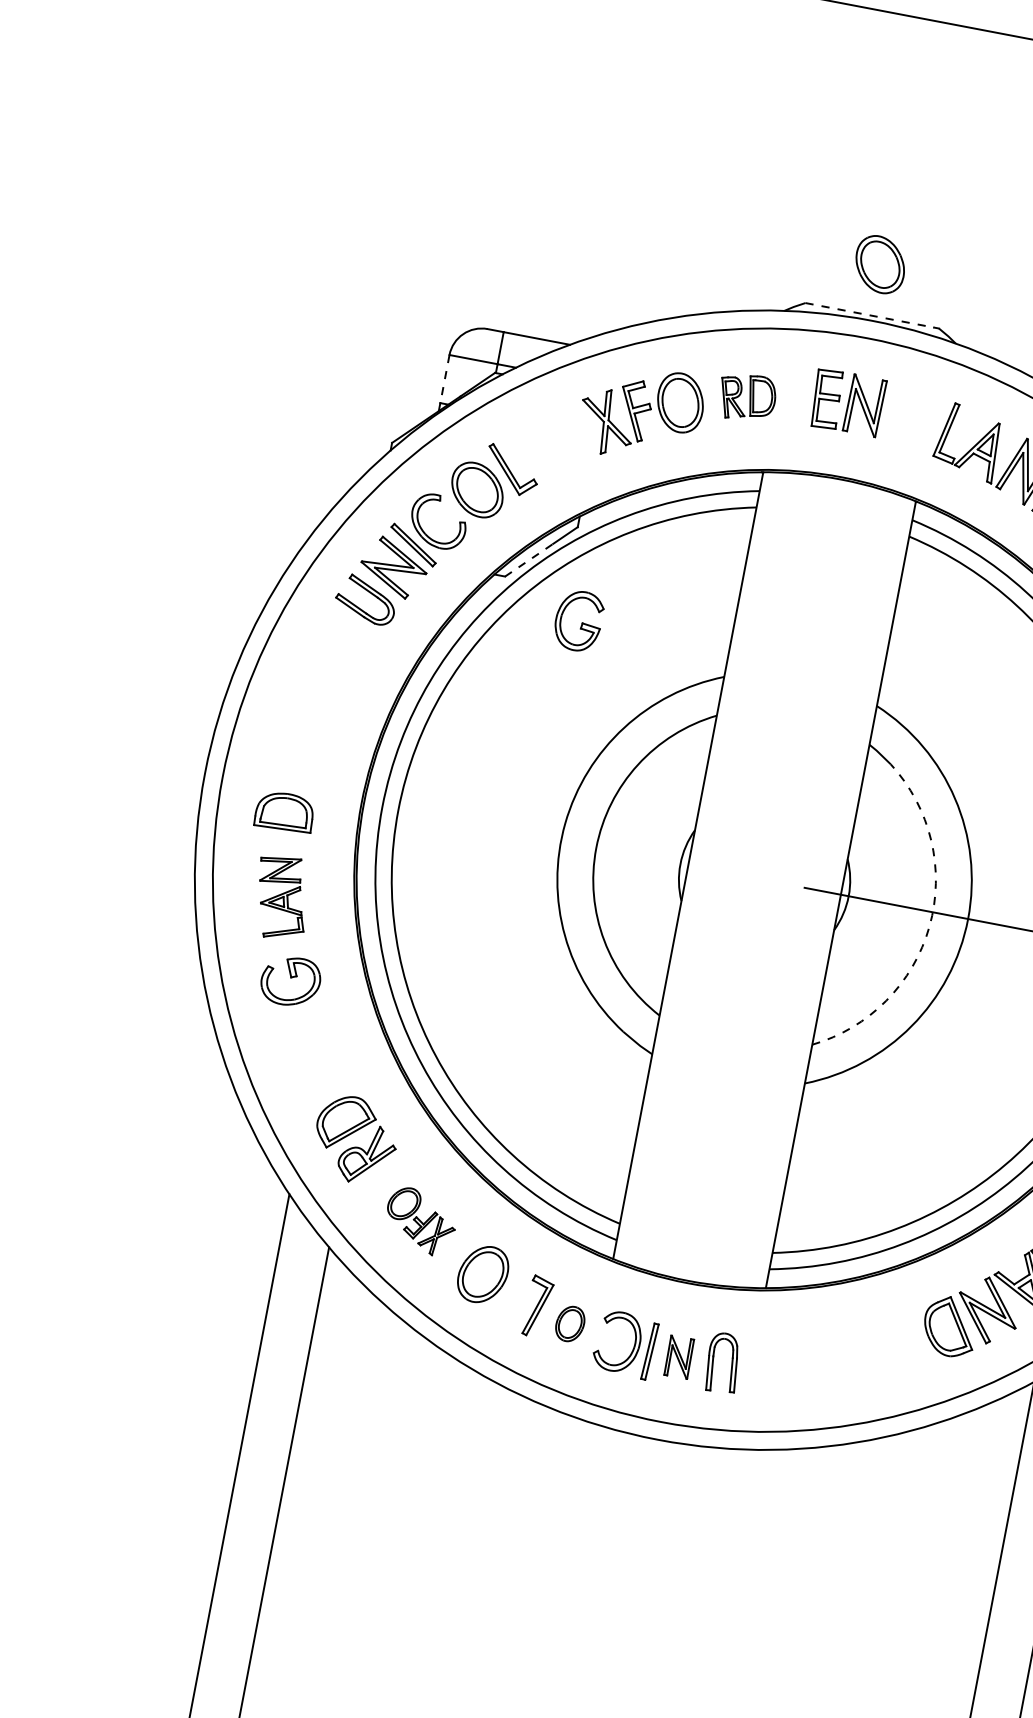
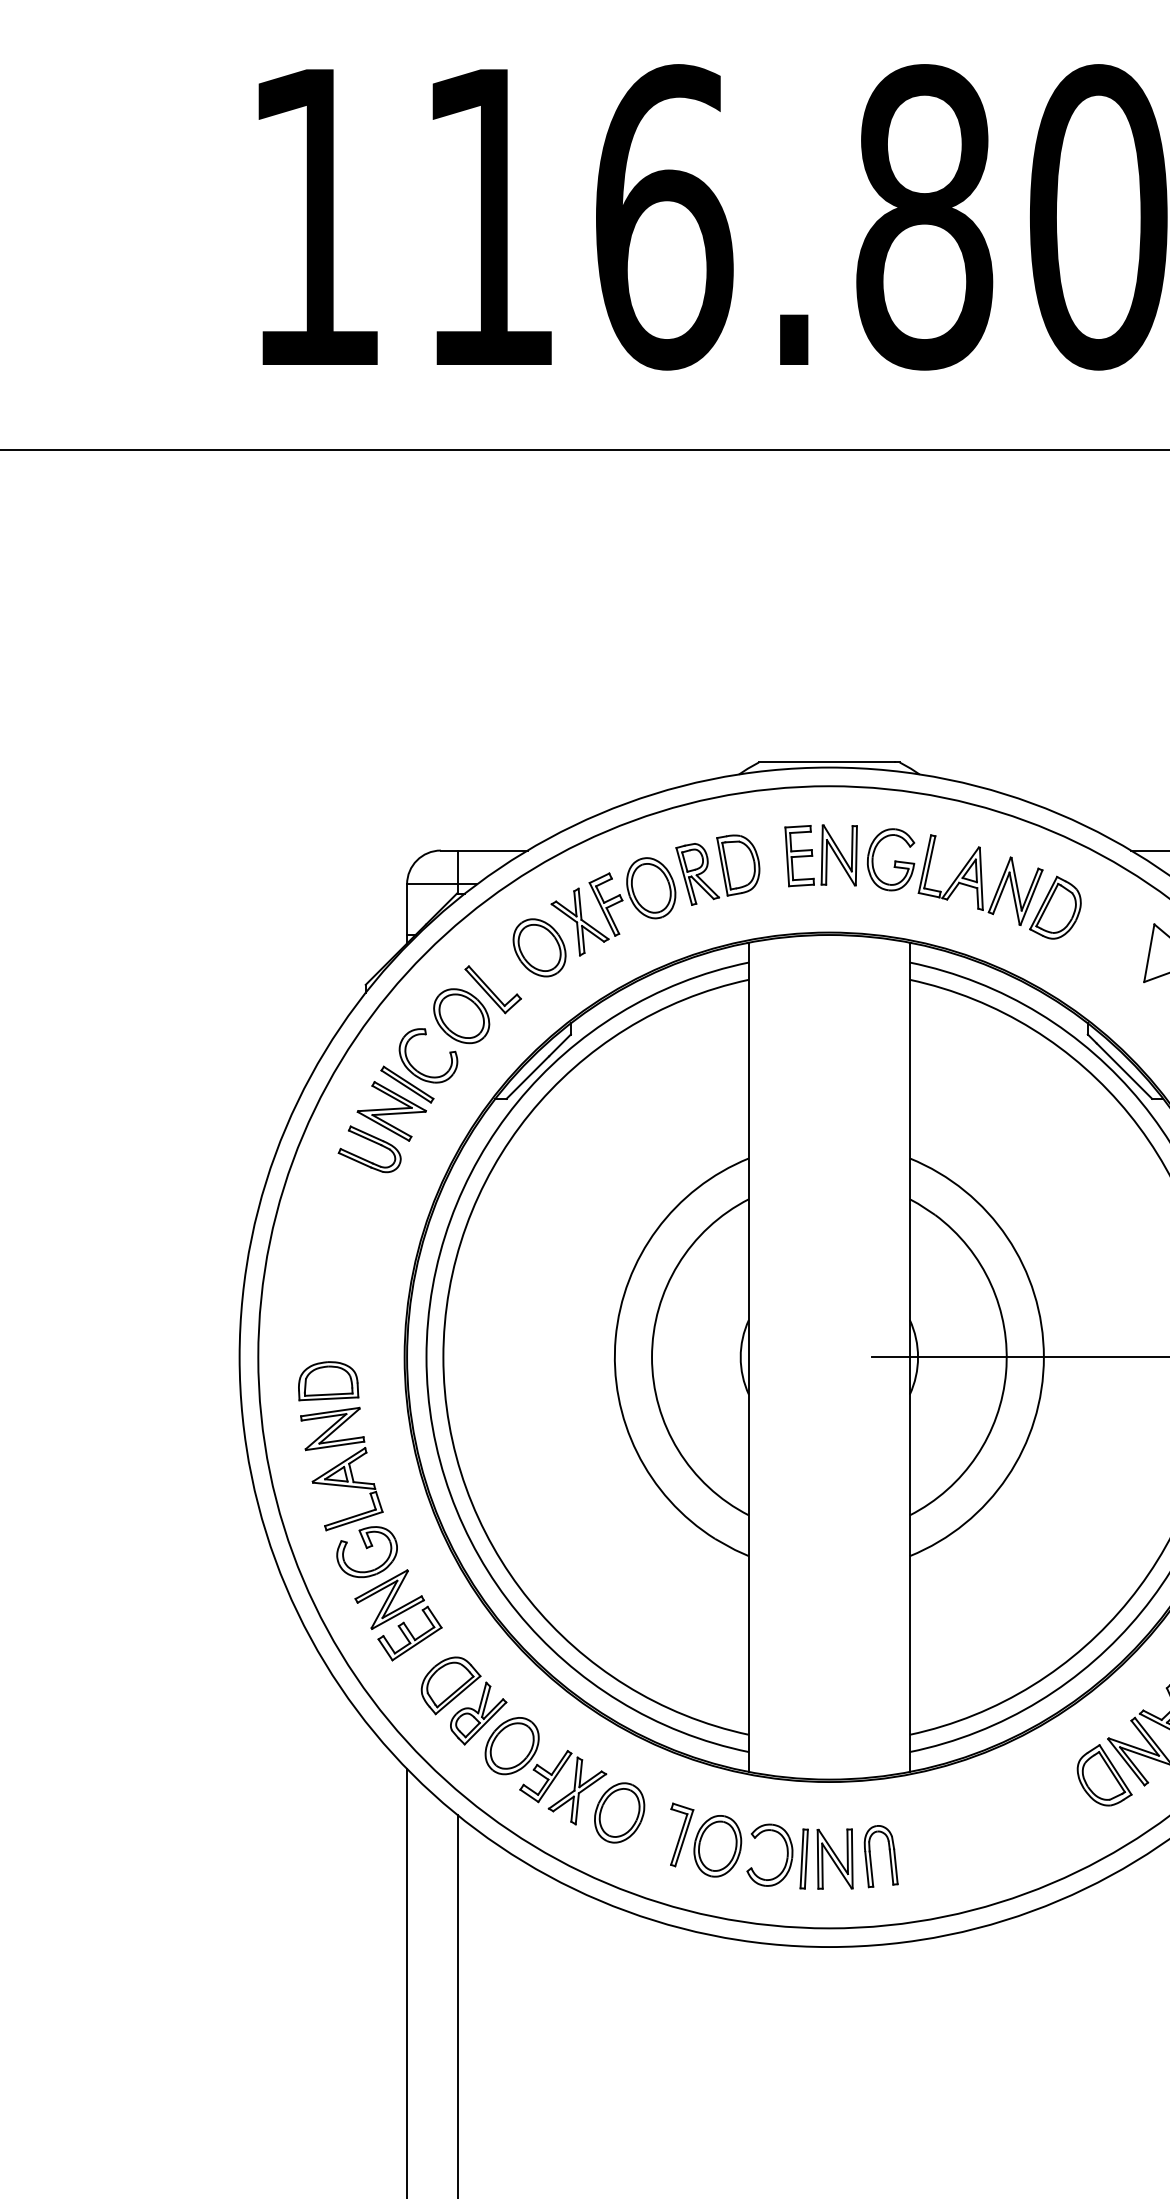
part: (880, 264) -> (539, 947), moved
line: (869, 315) -> (826, 762), dashed -> solid
line: (445, 379) -> (407, 910), dashed -> solid
part: (746, 397) -> (717, 869), size x1.43
line: (529, 560) -> (528, 1077), dashed -> solid
part: (578, 620) -> (890, 859), moved
part: (281, 897) -> (341, 1468), size x1.43
arc: (929, 926) -> (1006, 1372), dashed -> solid
part: (309, 1047) -> (398, 1615), added
part: (420, 1221) -> (545, 1771), size x1.67
part: (569, 1324) -> (717, 1846), size x1.67
part: (678, 1356) -> (834, 1858), size x1.43

